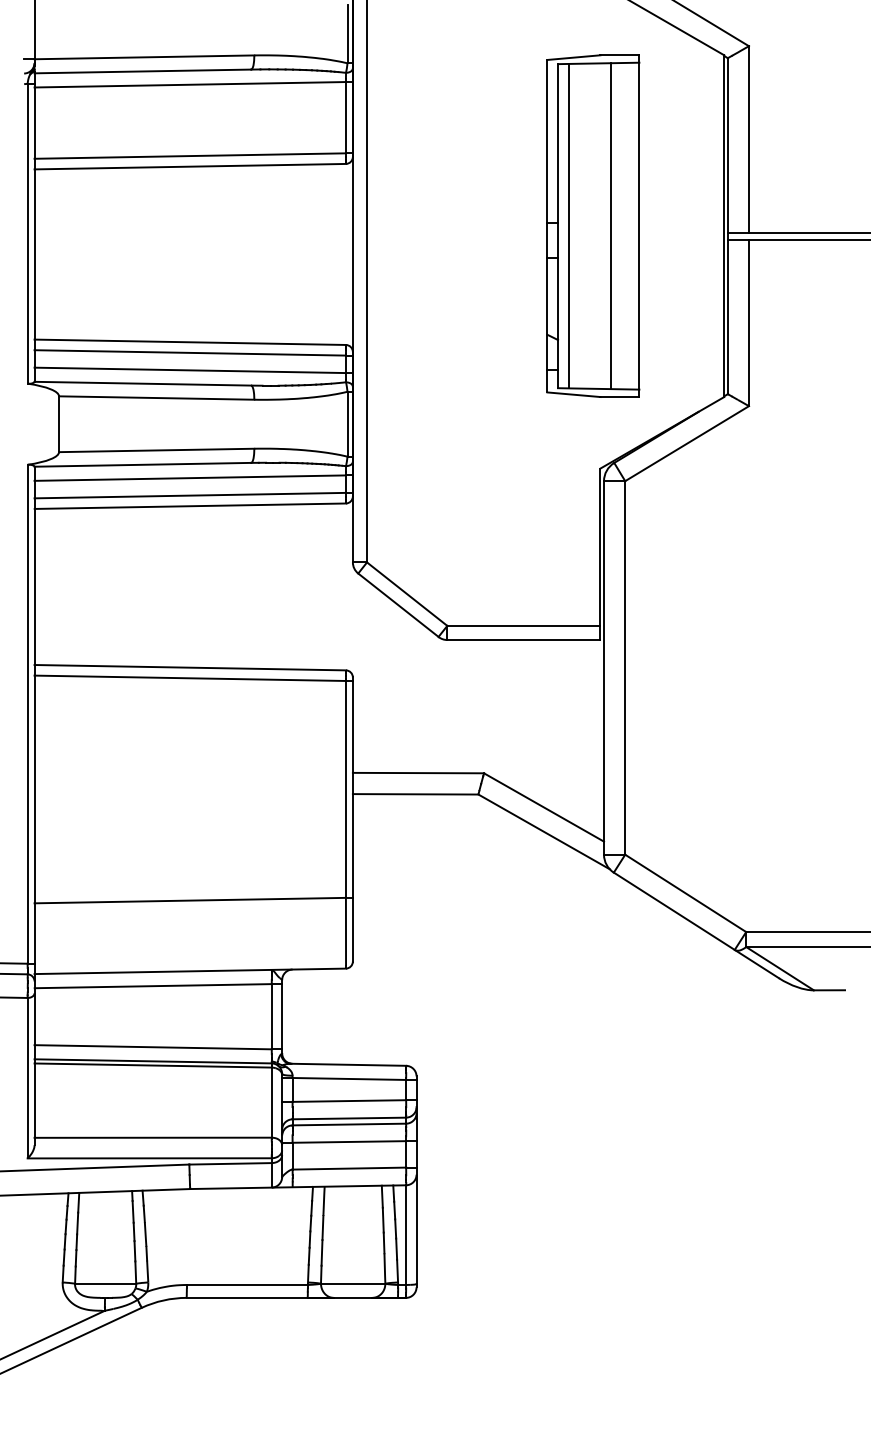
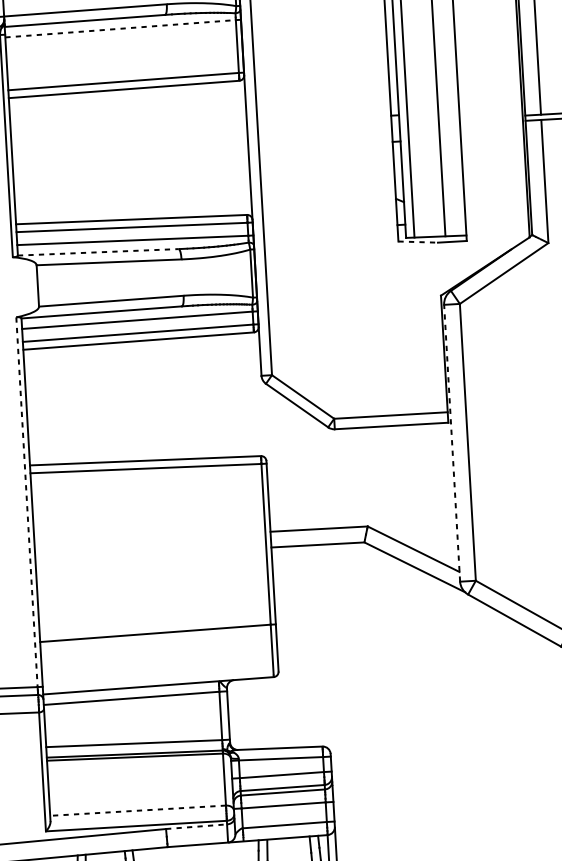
line: (190, 84) -> (120, 28), solid -> dashed
line: (143, 383) -> (98, 252), solid -> dashed
line: (573, 394) -> (417, 241), solid -> dashed
line: (604, 667) -> (452, 442), solid -> dashed
line: (27, 714) -> (26, 502), solid -> dashed
line: (153, 1137) -> (138, 810), solid -> dashed
line: (231, 1163) -> (197, 826), solid -> dashed

